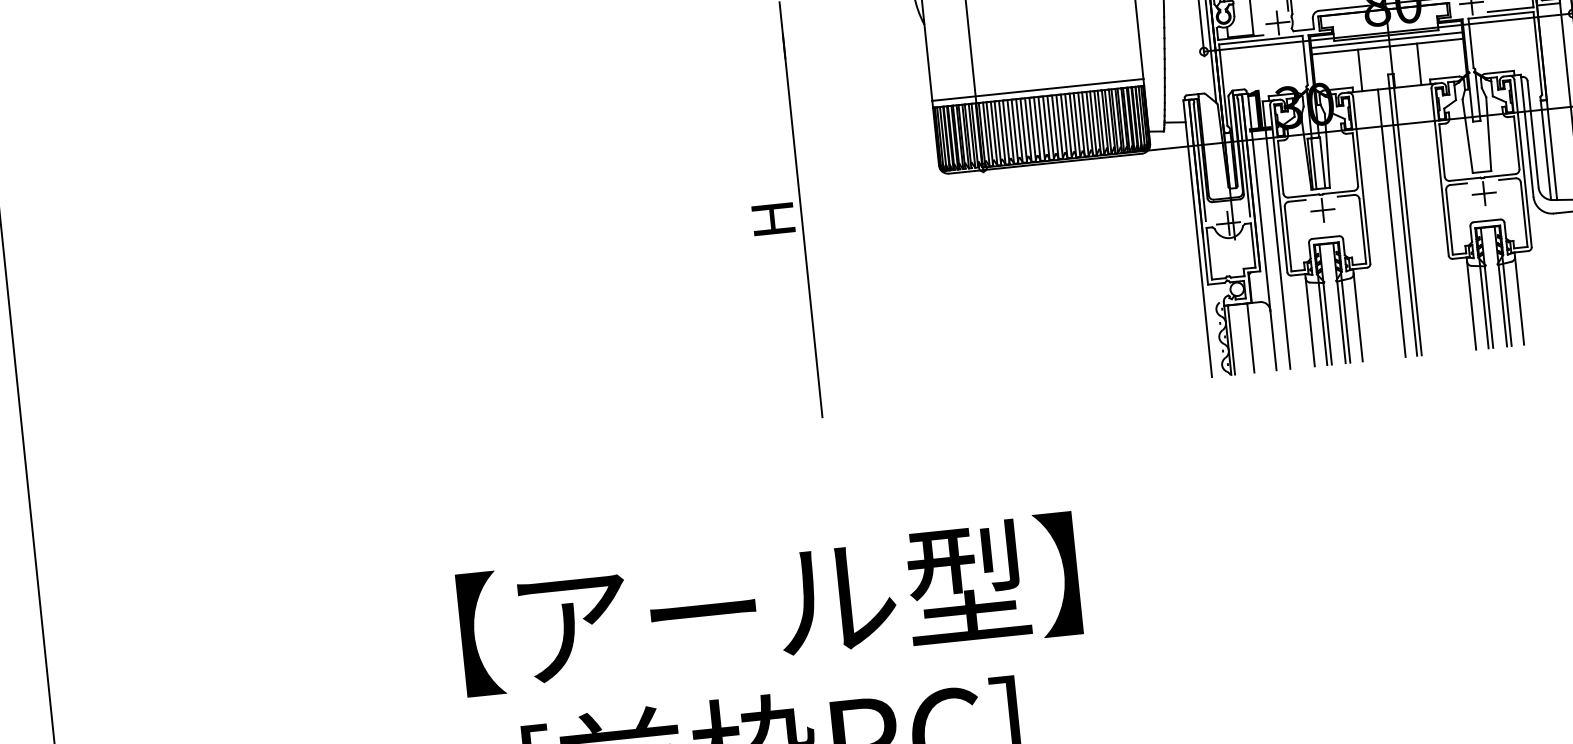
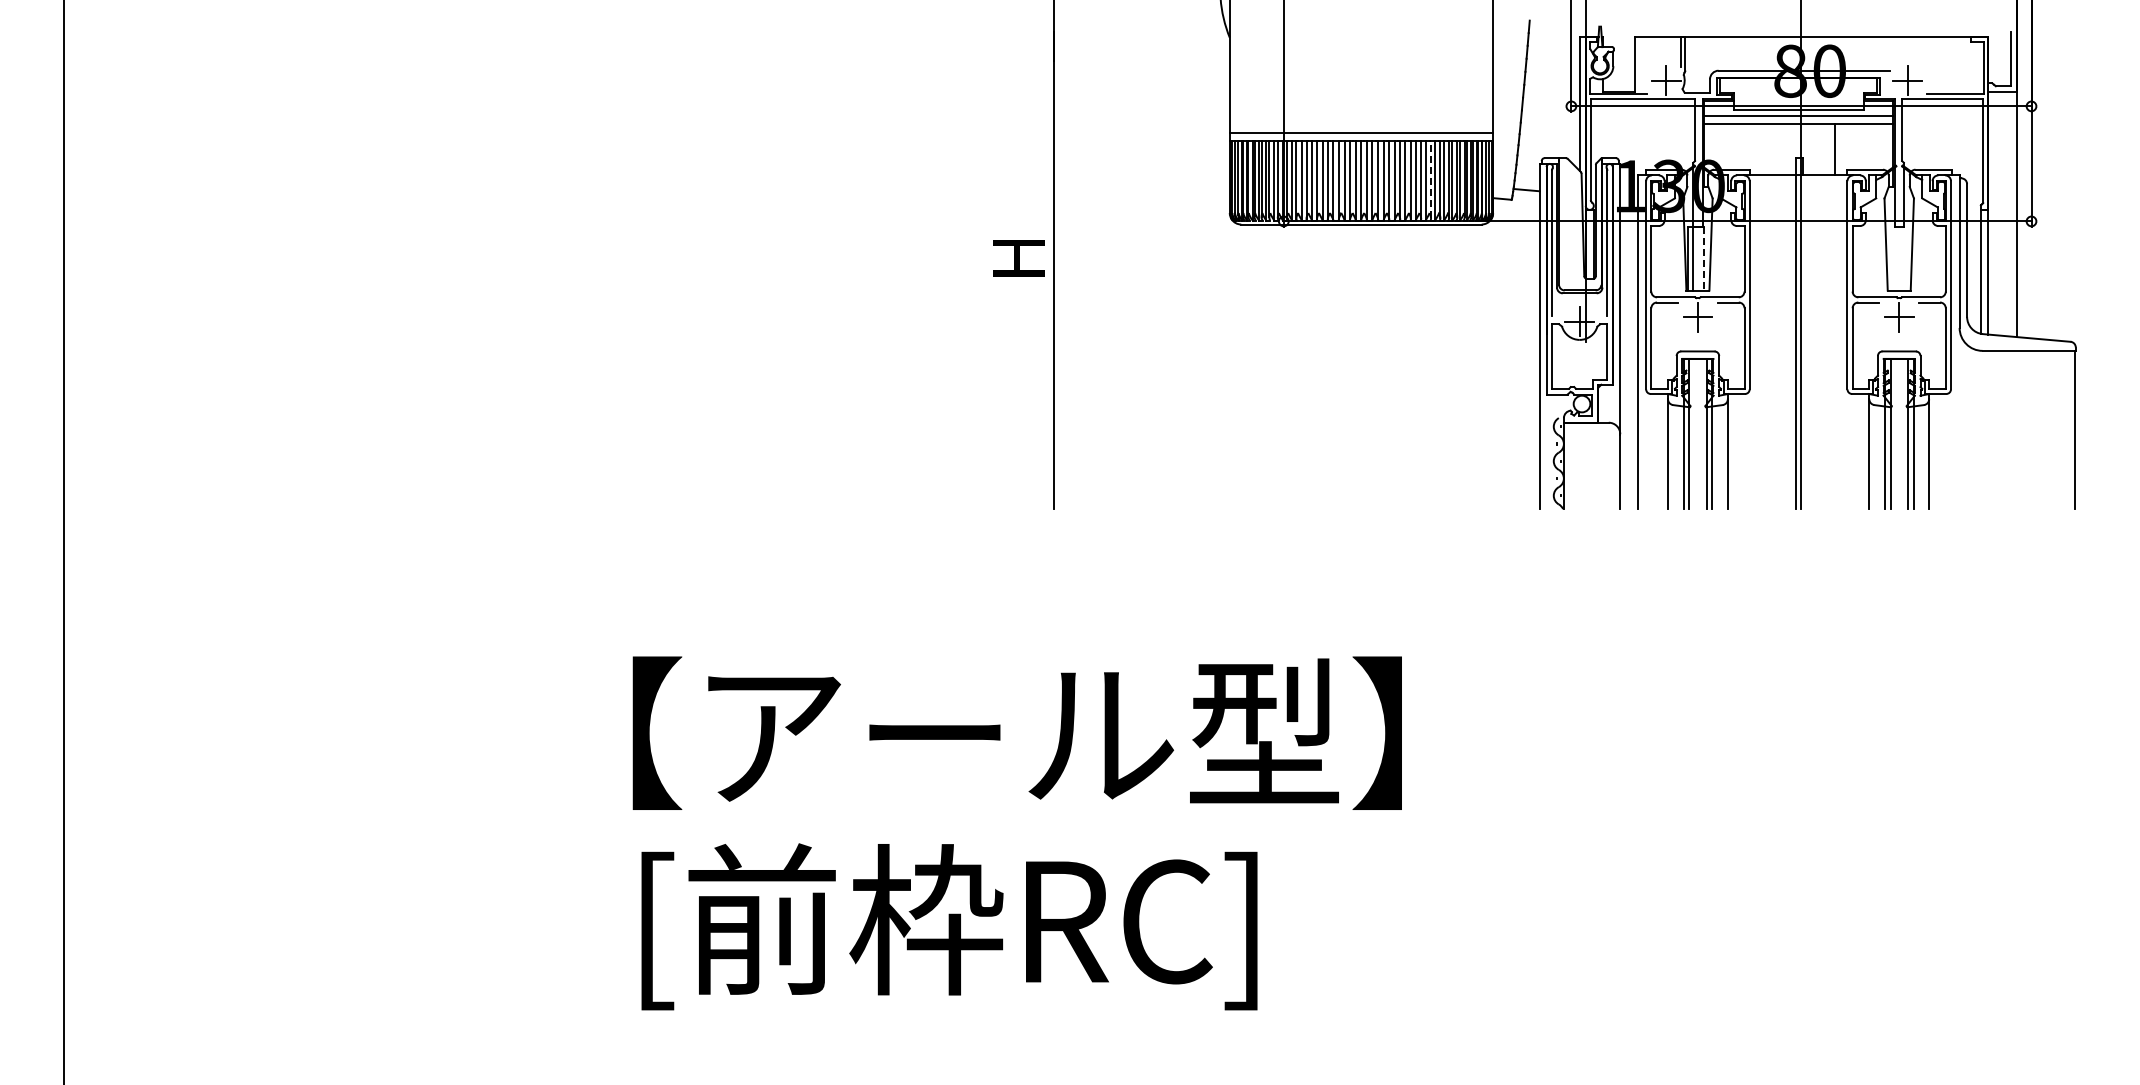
line: (1359, 70) -> (1761, 149), removed
line: (1097, 121) -> (1430, 179), solid -> dashed
line: (1322, 162) -> (1703, 258), solid -> dashed
line: (1391, 223) -> (1781, 342), removed
line: (1250, 337) -> (1592, 465), removed
line: (1231, 339) -> (1568, 465), removed
text: (768, 603) -> (1016, 732), moved

